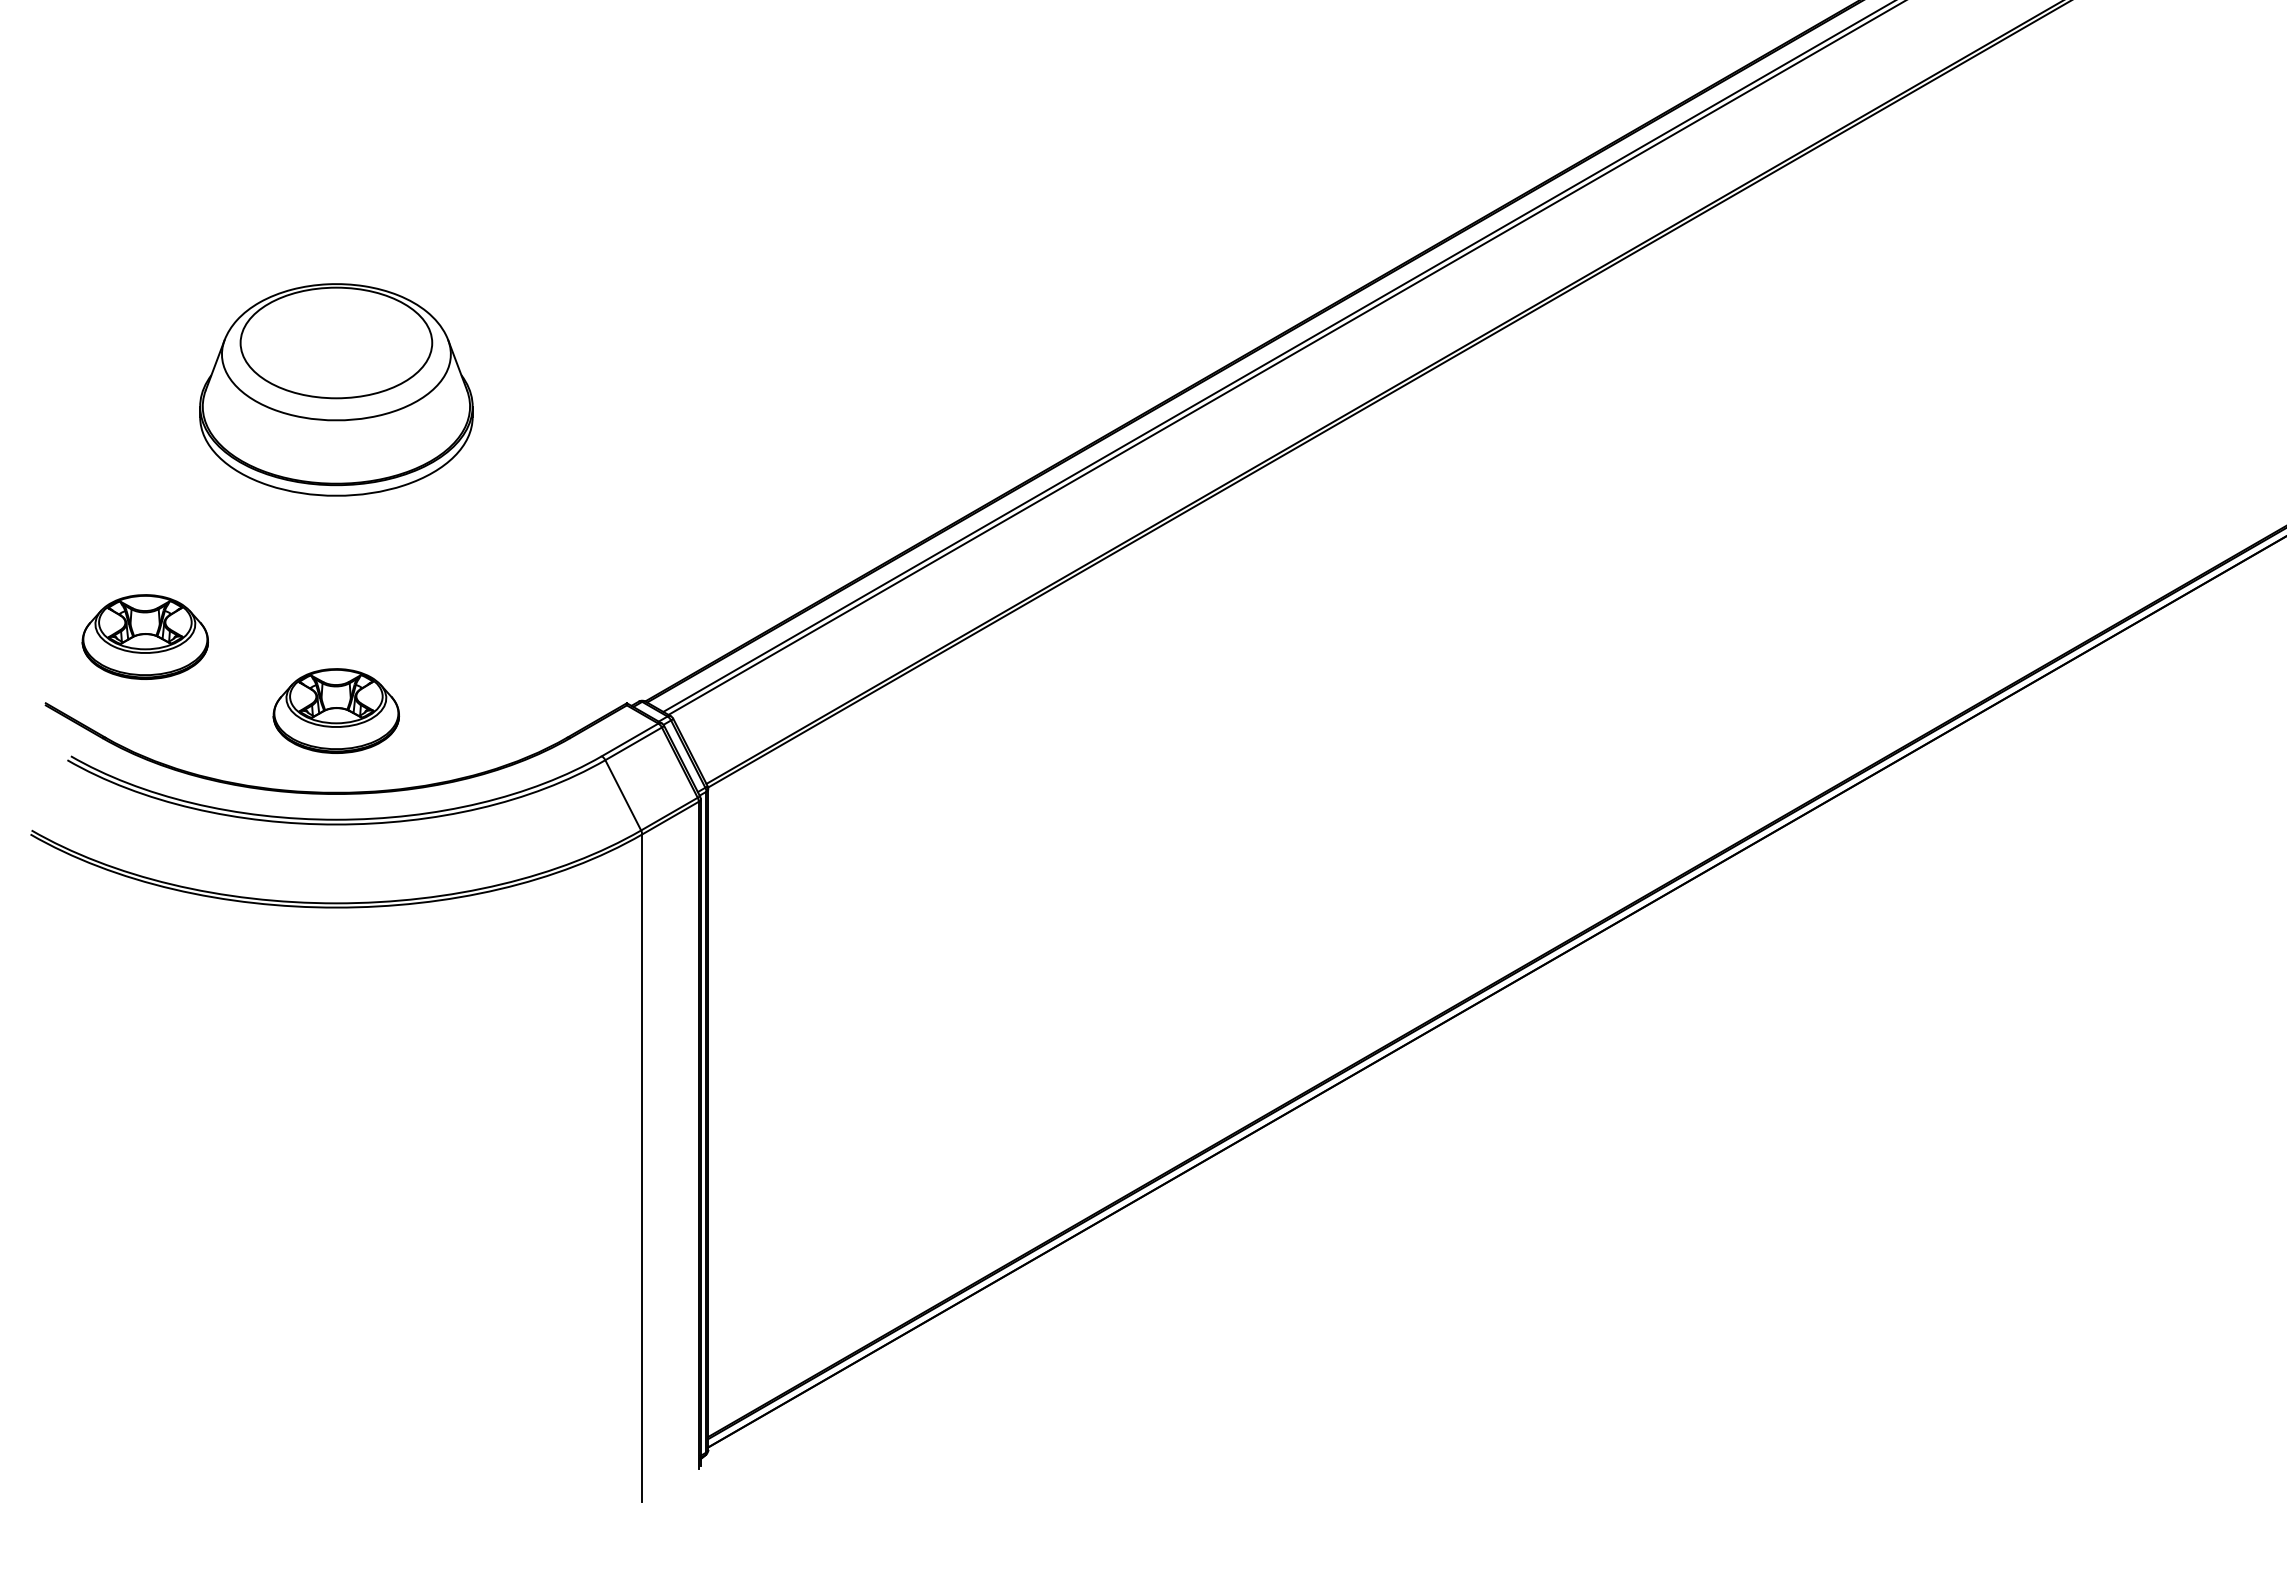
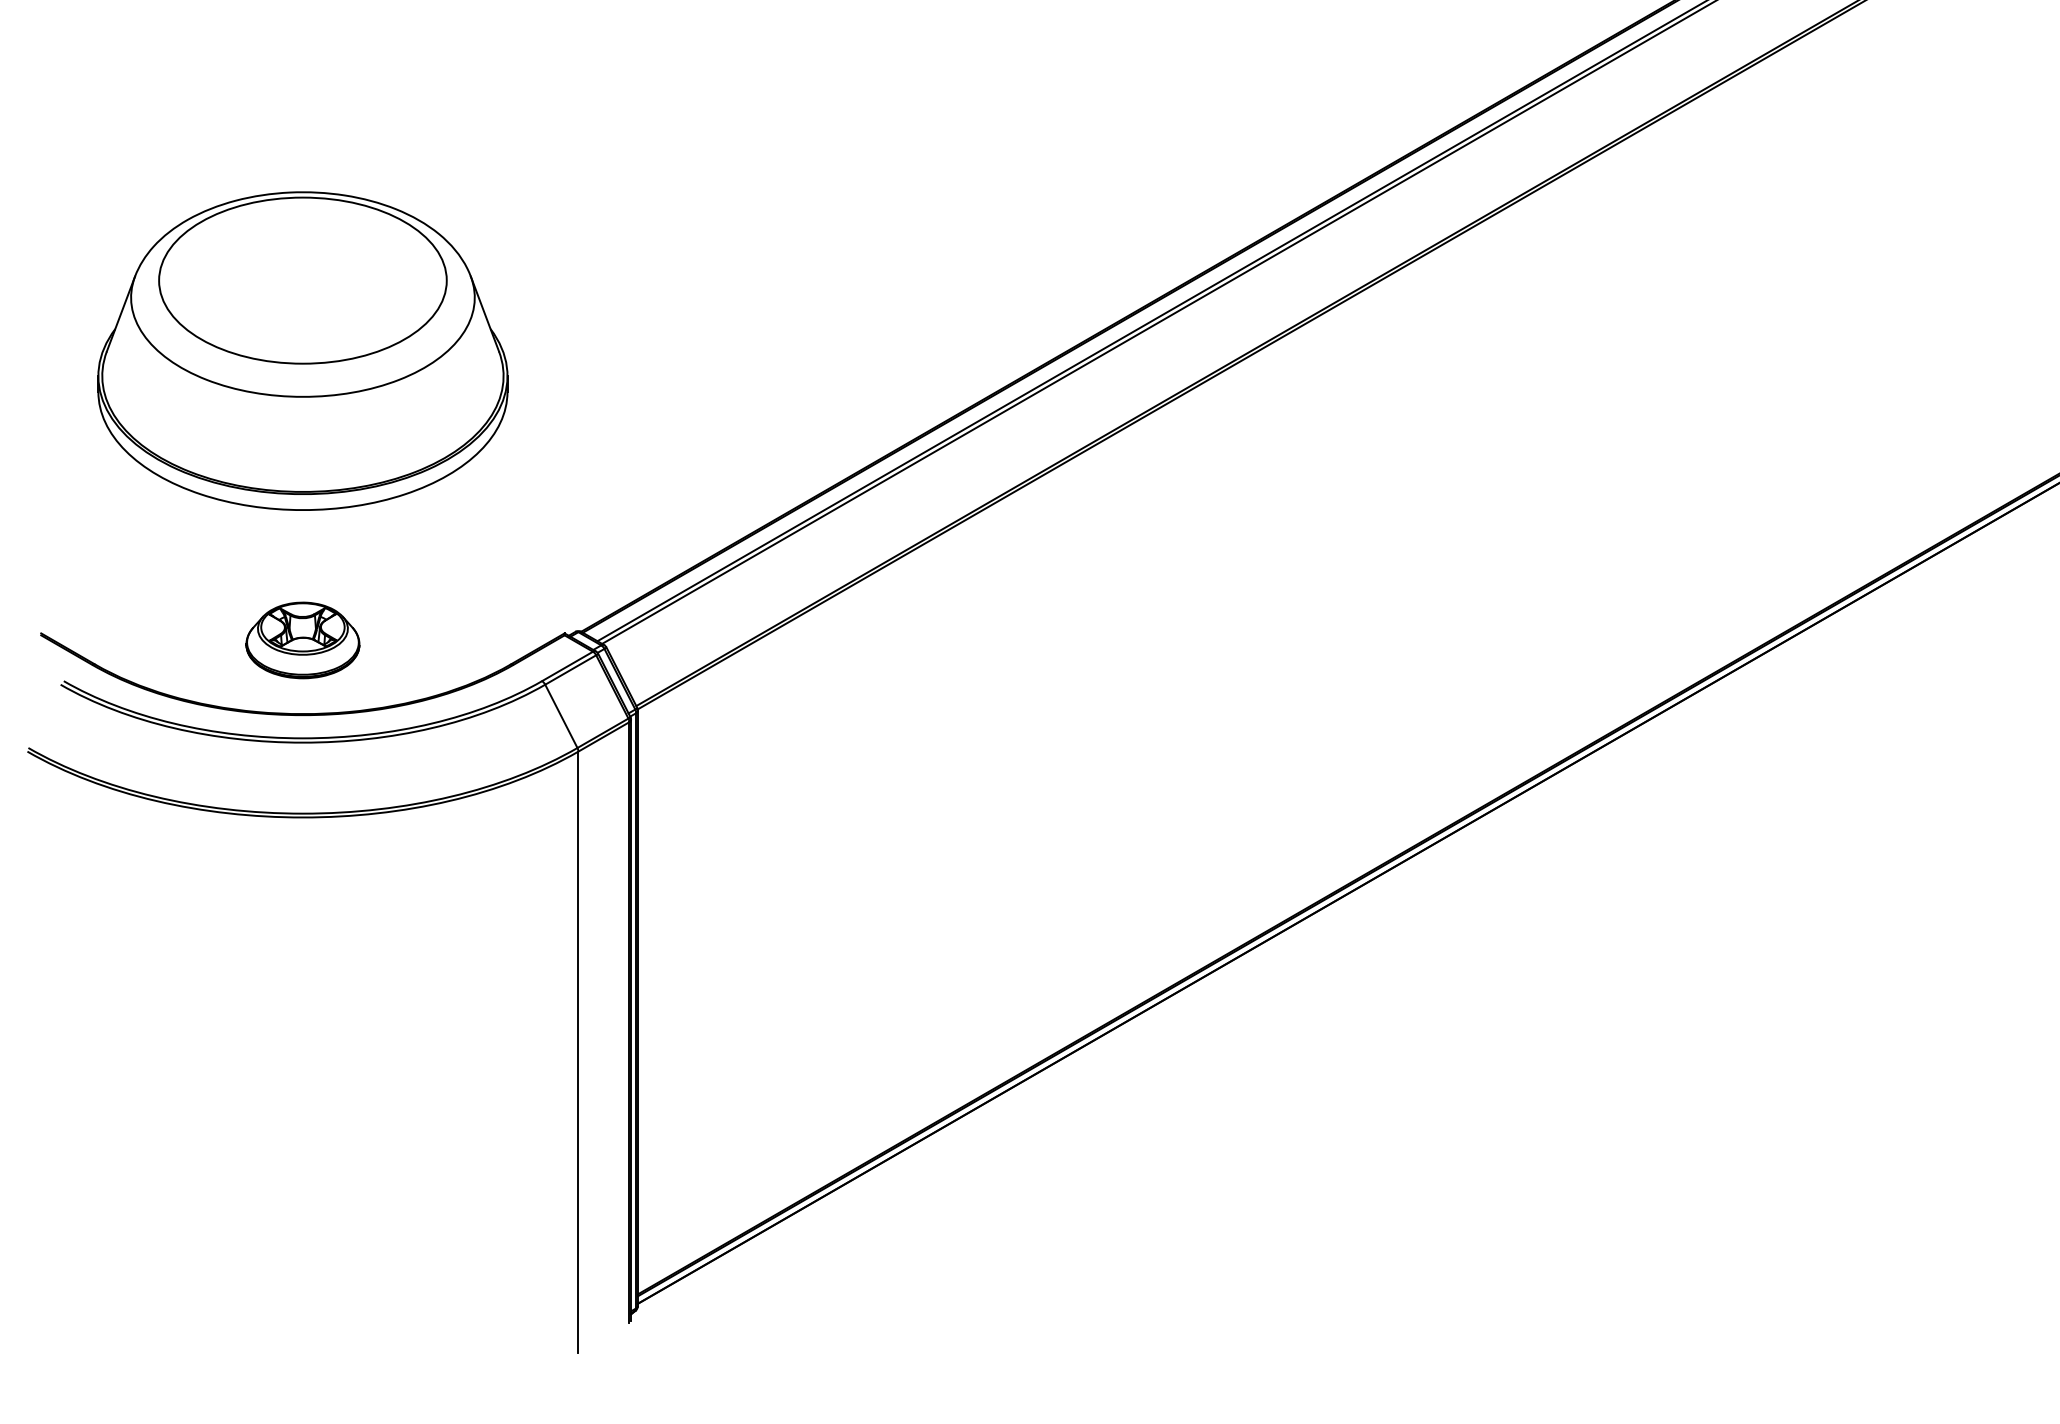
part: (336, 389) -> (303, 350), size x1.67
part: (144, 636) -> (130, 573), removed

